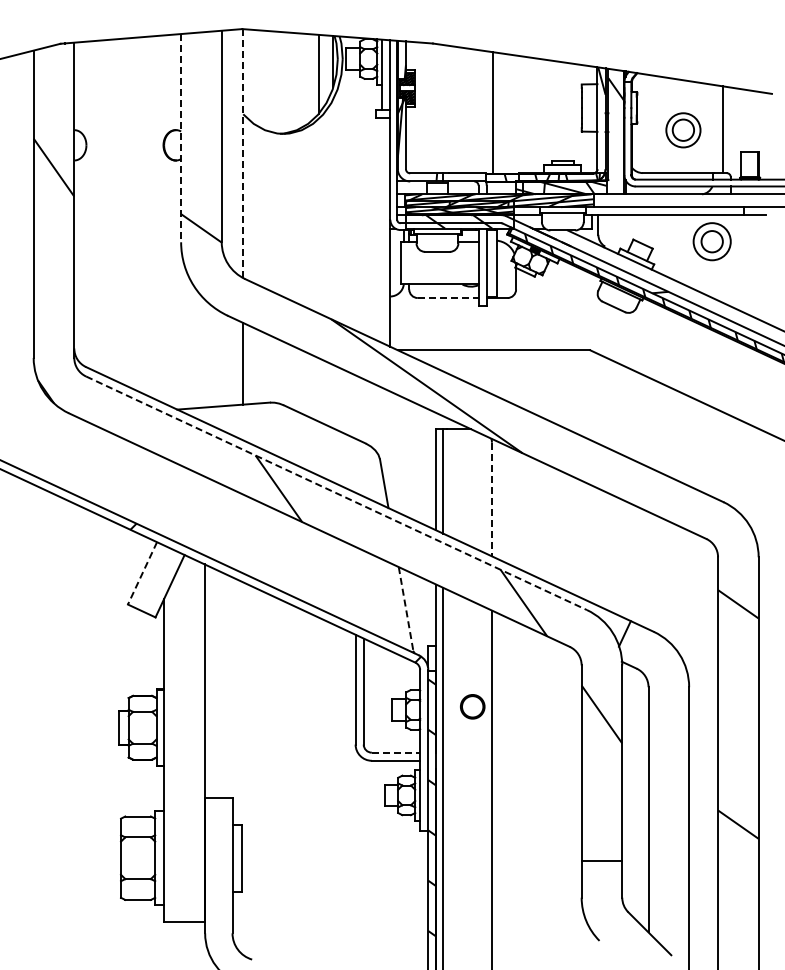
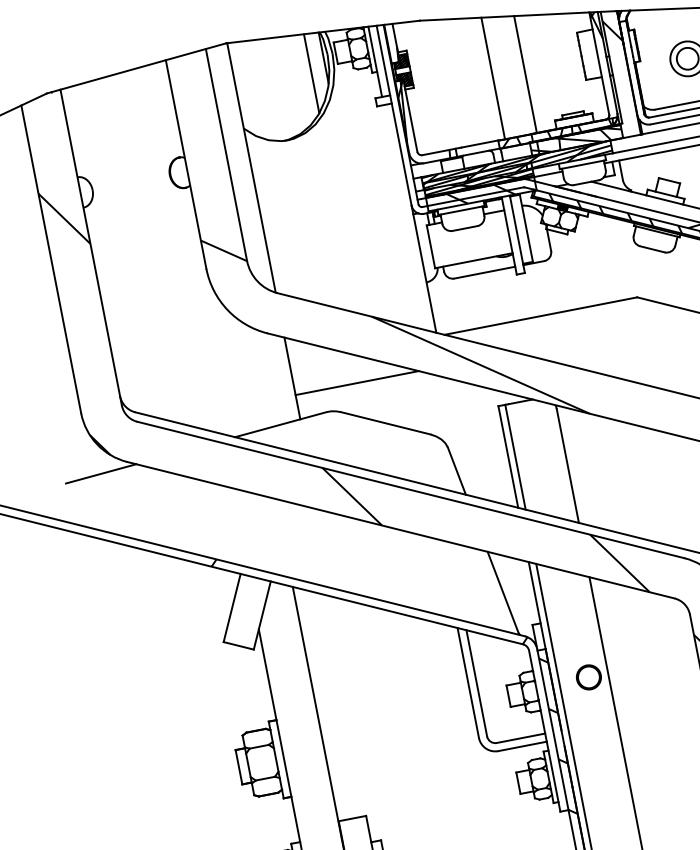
line: (524, 114) -> (525, 73), added
hatch: (545, 124) -> (548, 79), added
line: (181, 138) -> (186, 164), dashed -> solid
line: (243, 154) -> (251, 168), dashed -> solid
line: (448, 298) -> (485, 273), dashed -> solid
line: (304, 380) -> (356, 383), added
line: (41, 419) -> (101, 473), added
line: (337, 493) -> (411, 490), dashed -> solid
line: (491, 499) -> (567, 466), dashed -> solid
line: (142, 573) -> (232, 608), dashed -> solid
line: (406, 609) -> (503, 592), dashed -> solid
line: (396, 752) -> (521, 738), dashed -> solid

